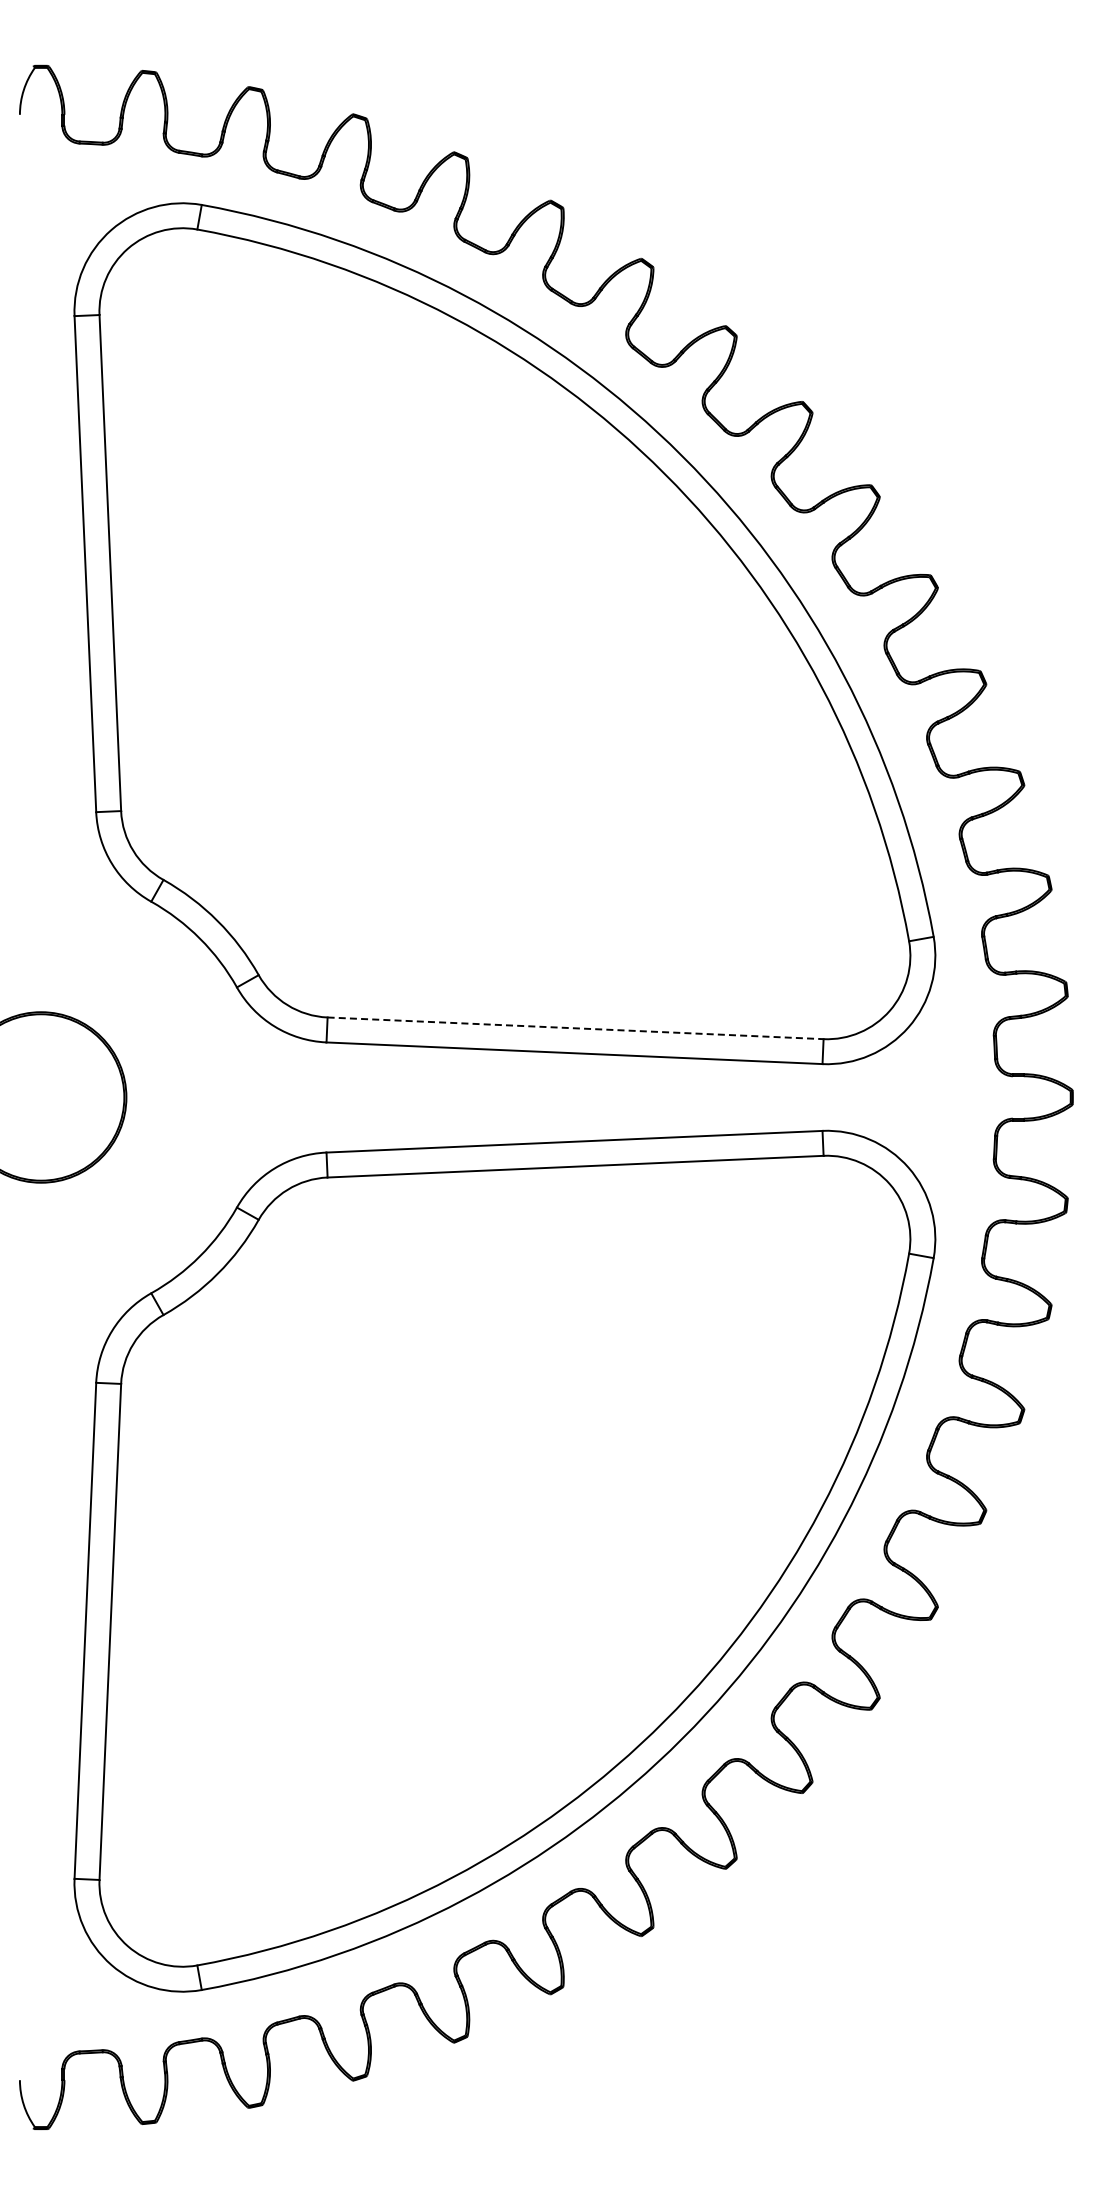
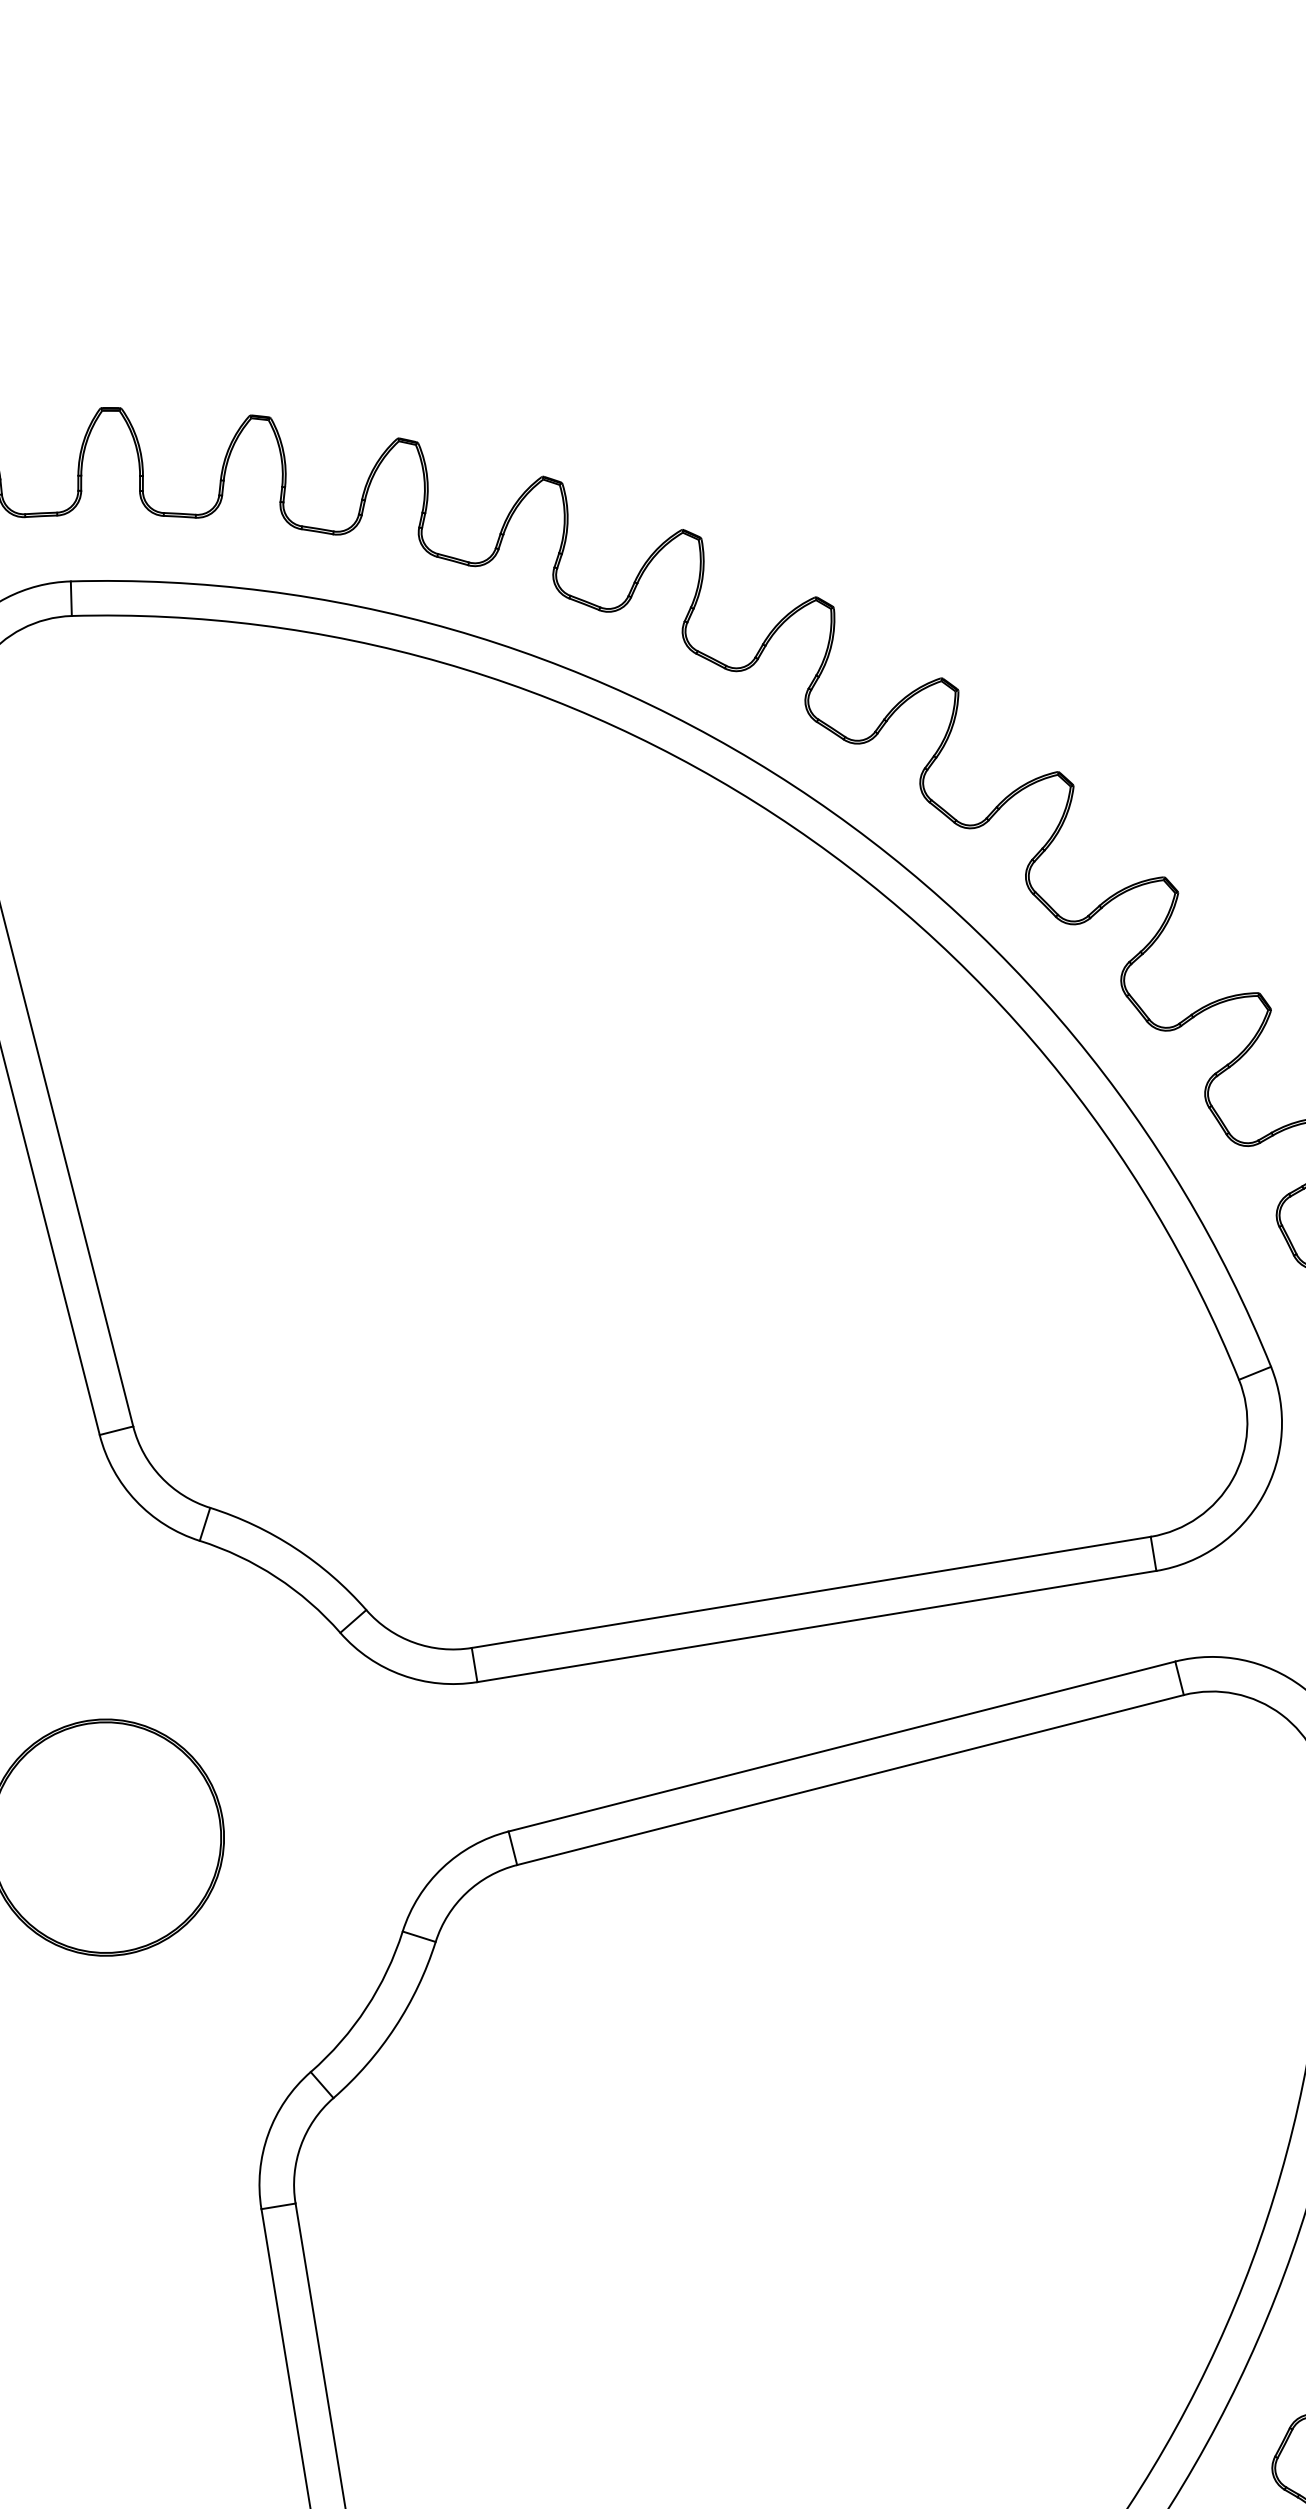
line: (576, 1028) -> (812, 1592), dashed -> solid

